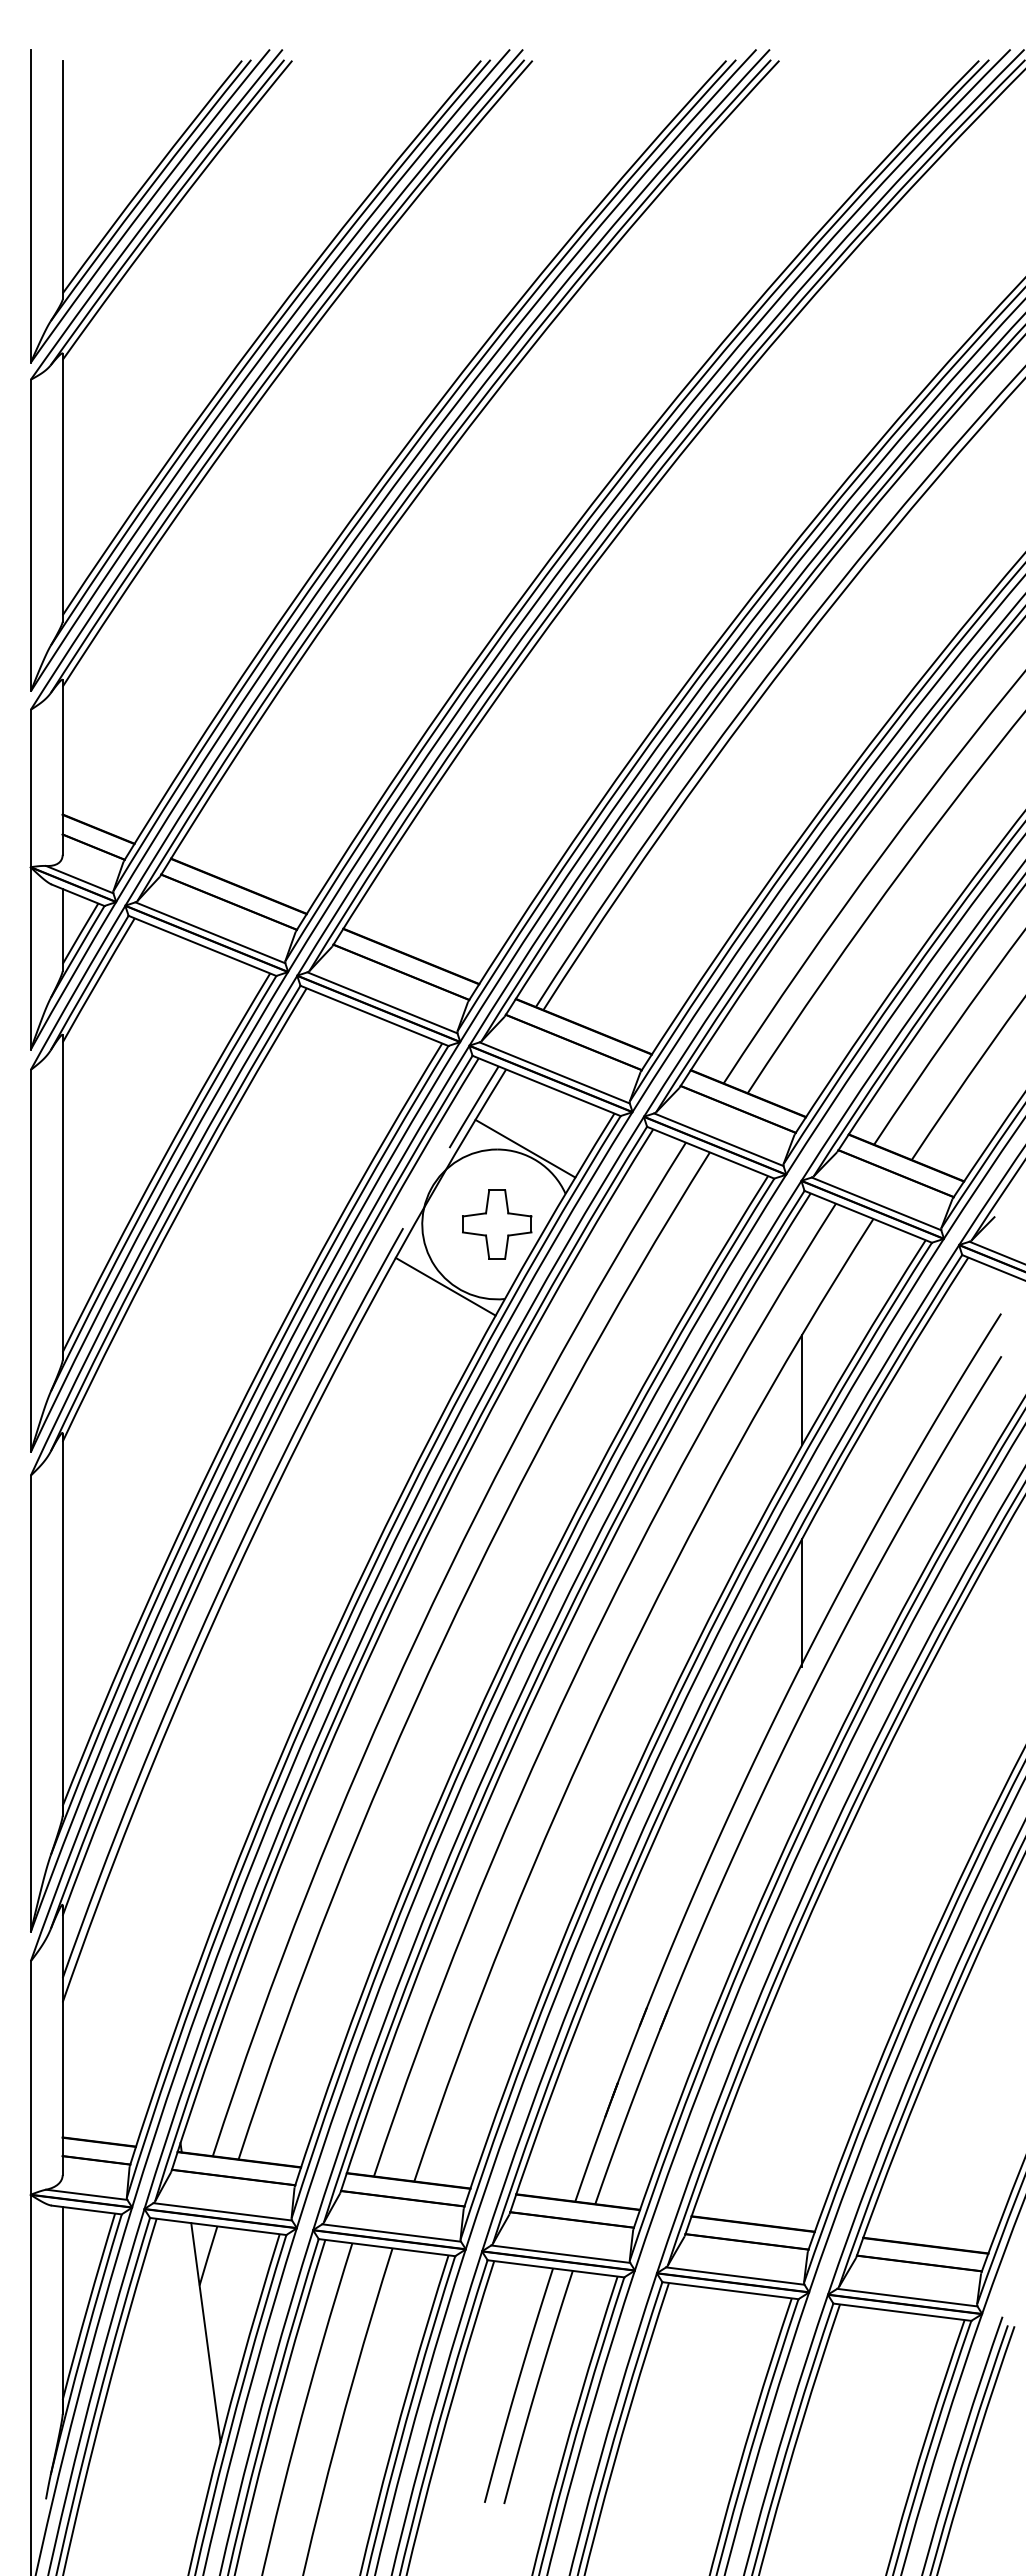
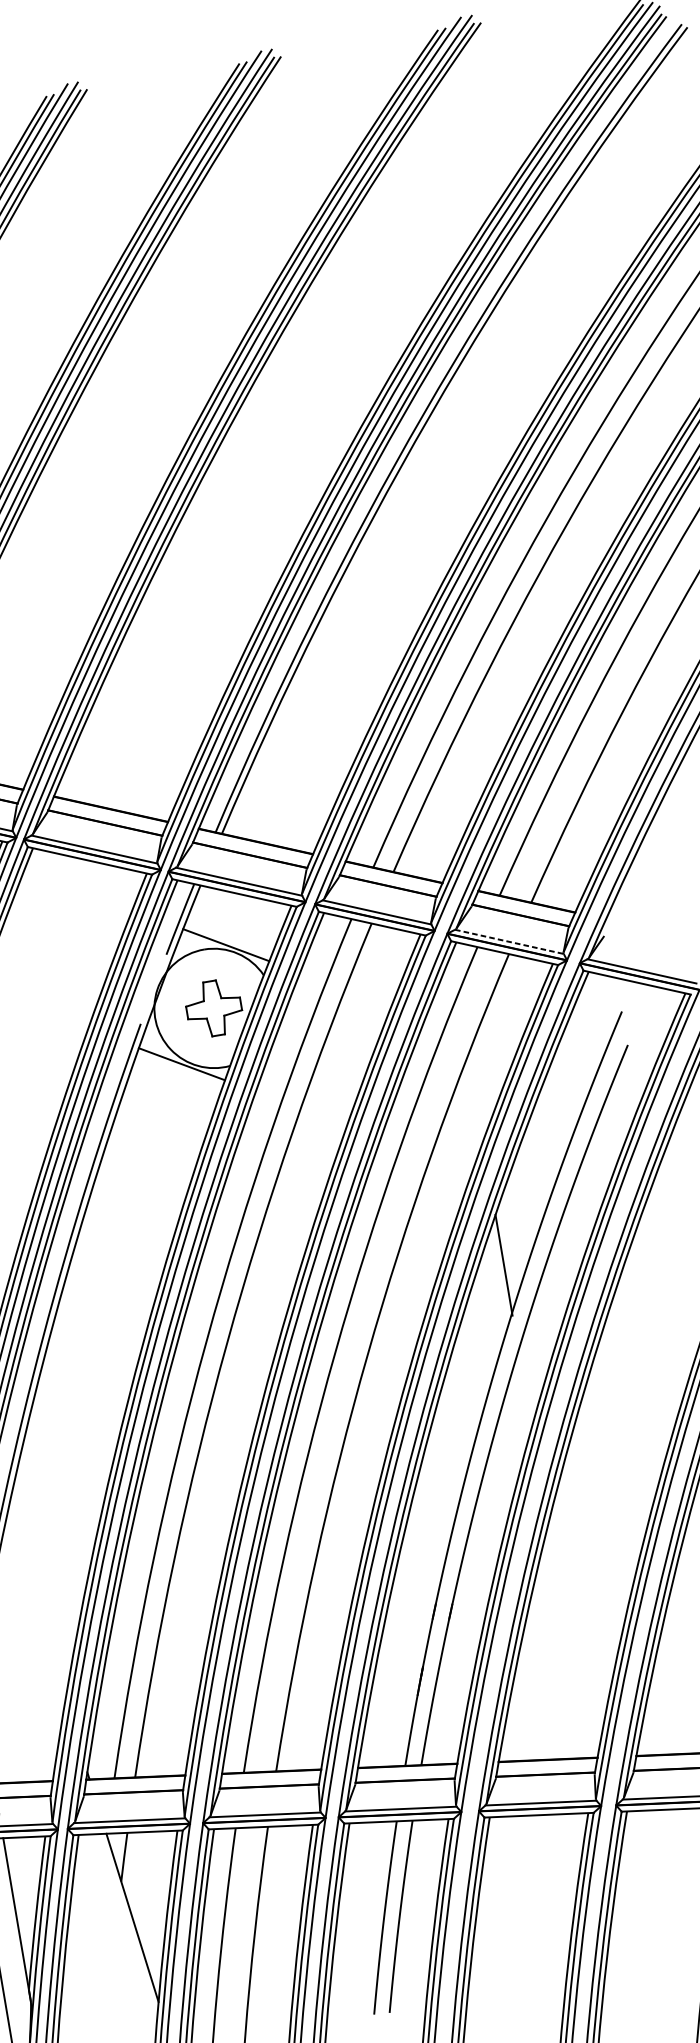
line: (876, 1203) -> (509, 941), solid -> dashed
line: (802, 1389) -> (475, 1097), removed

